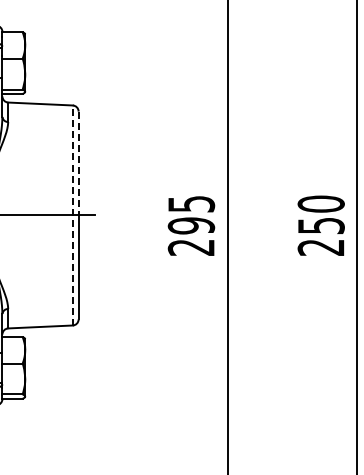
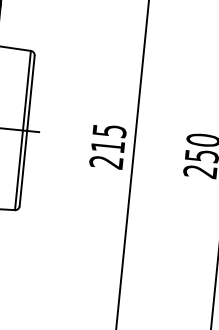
line: (78, 163) -> (30, 93), dashed -> solid
line: (72, 215) -> (22, 130), dashed -> solid
text: (191, 225) -> (108, 146), 295 -> 215

